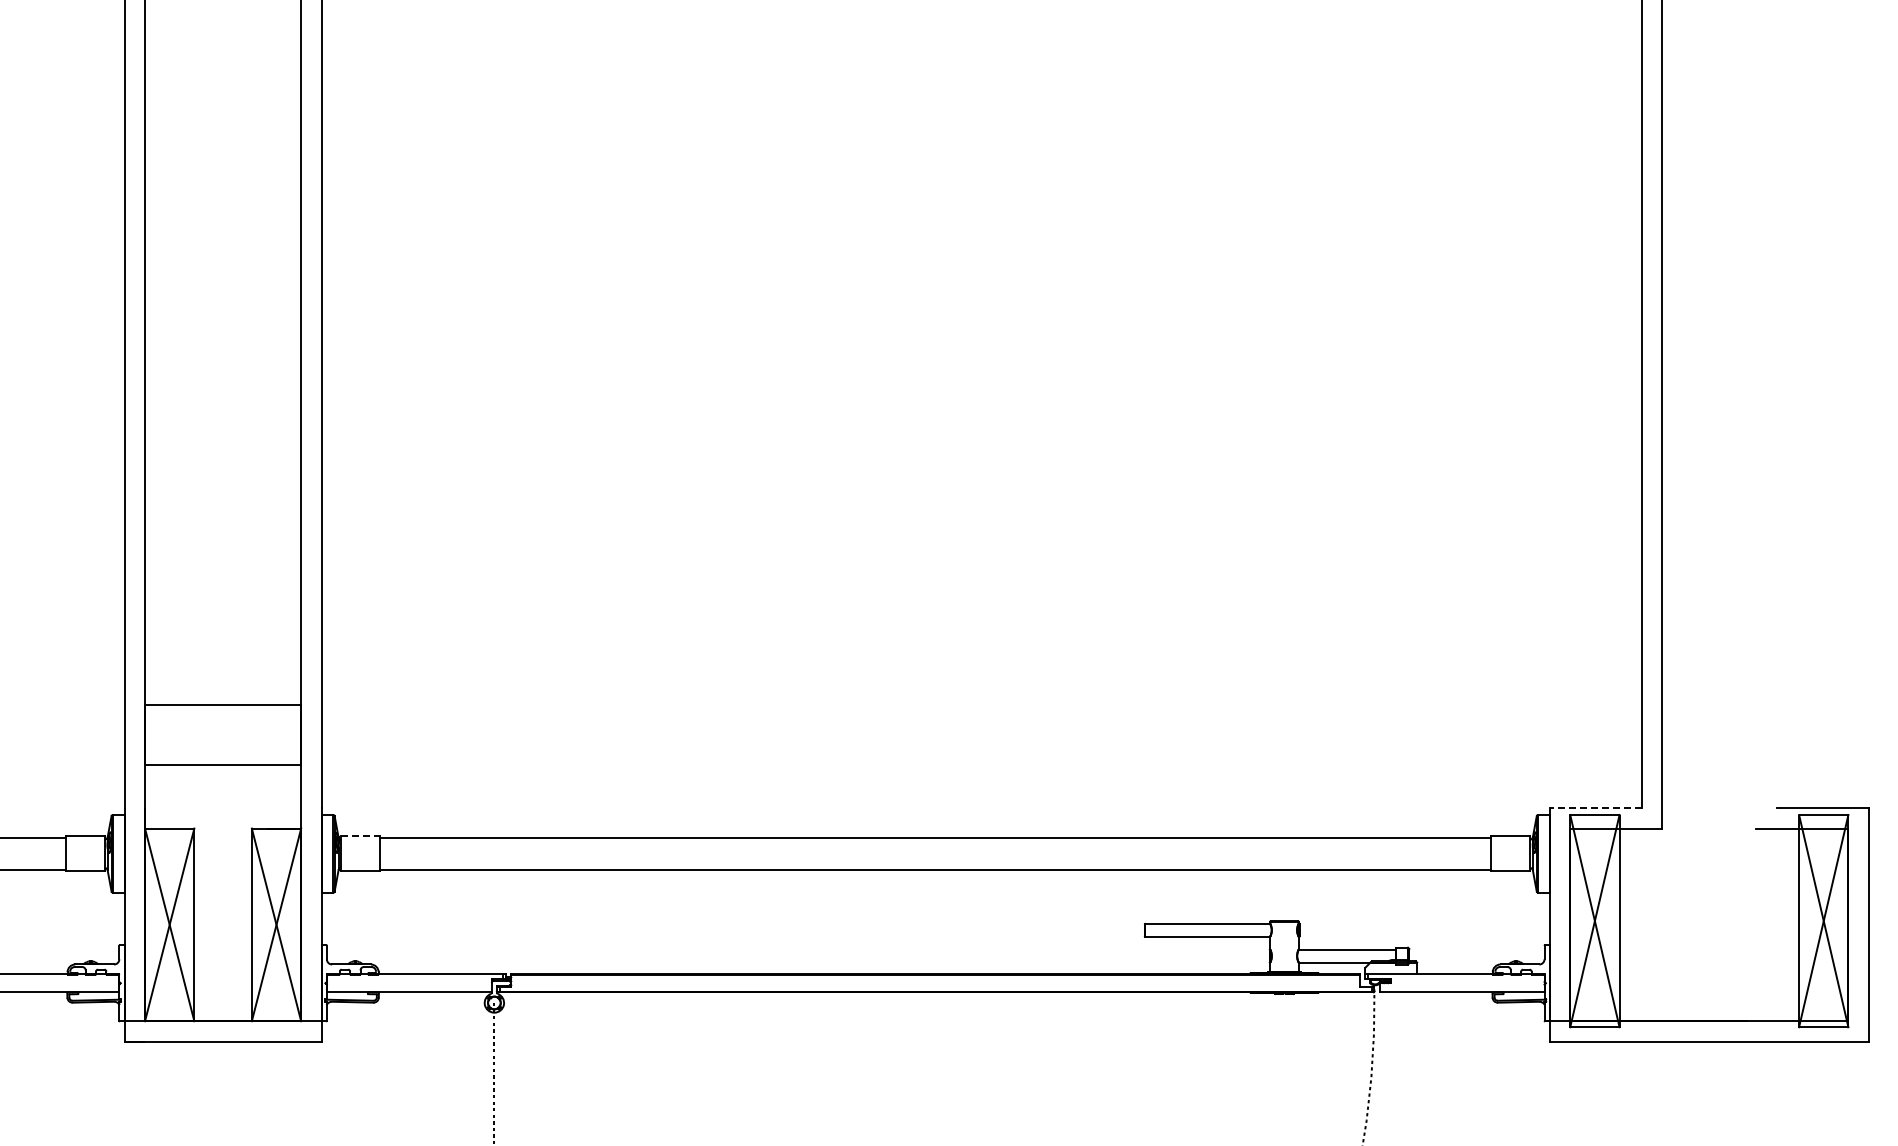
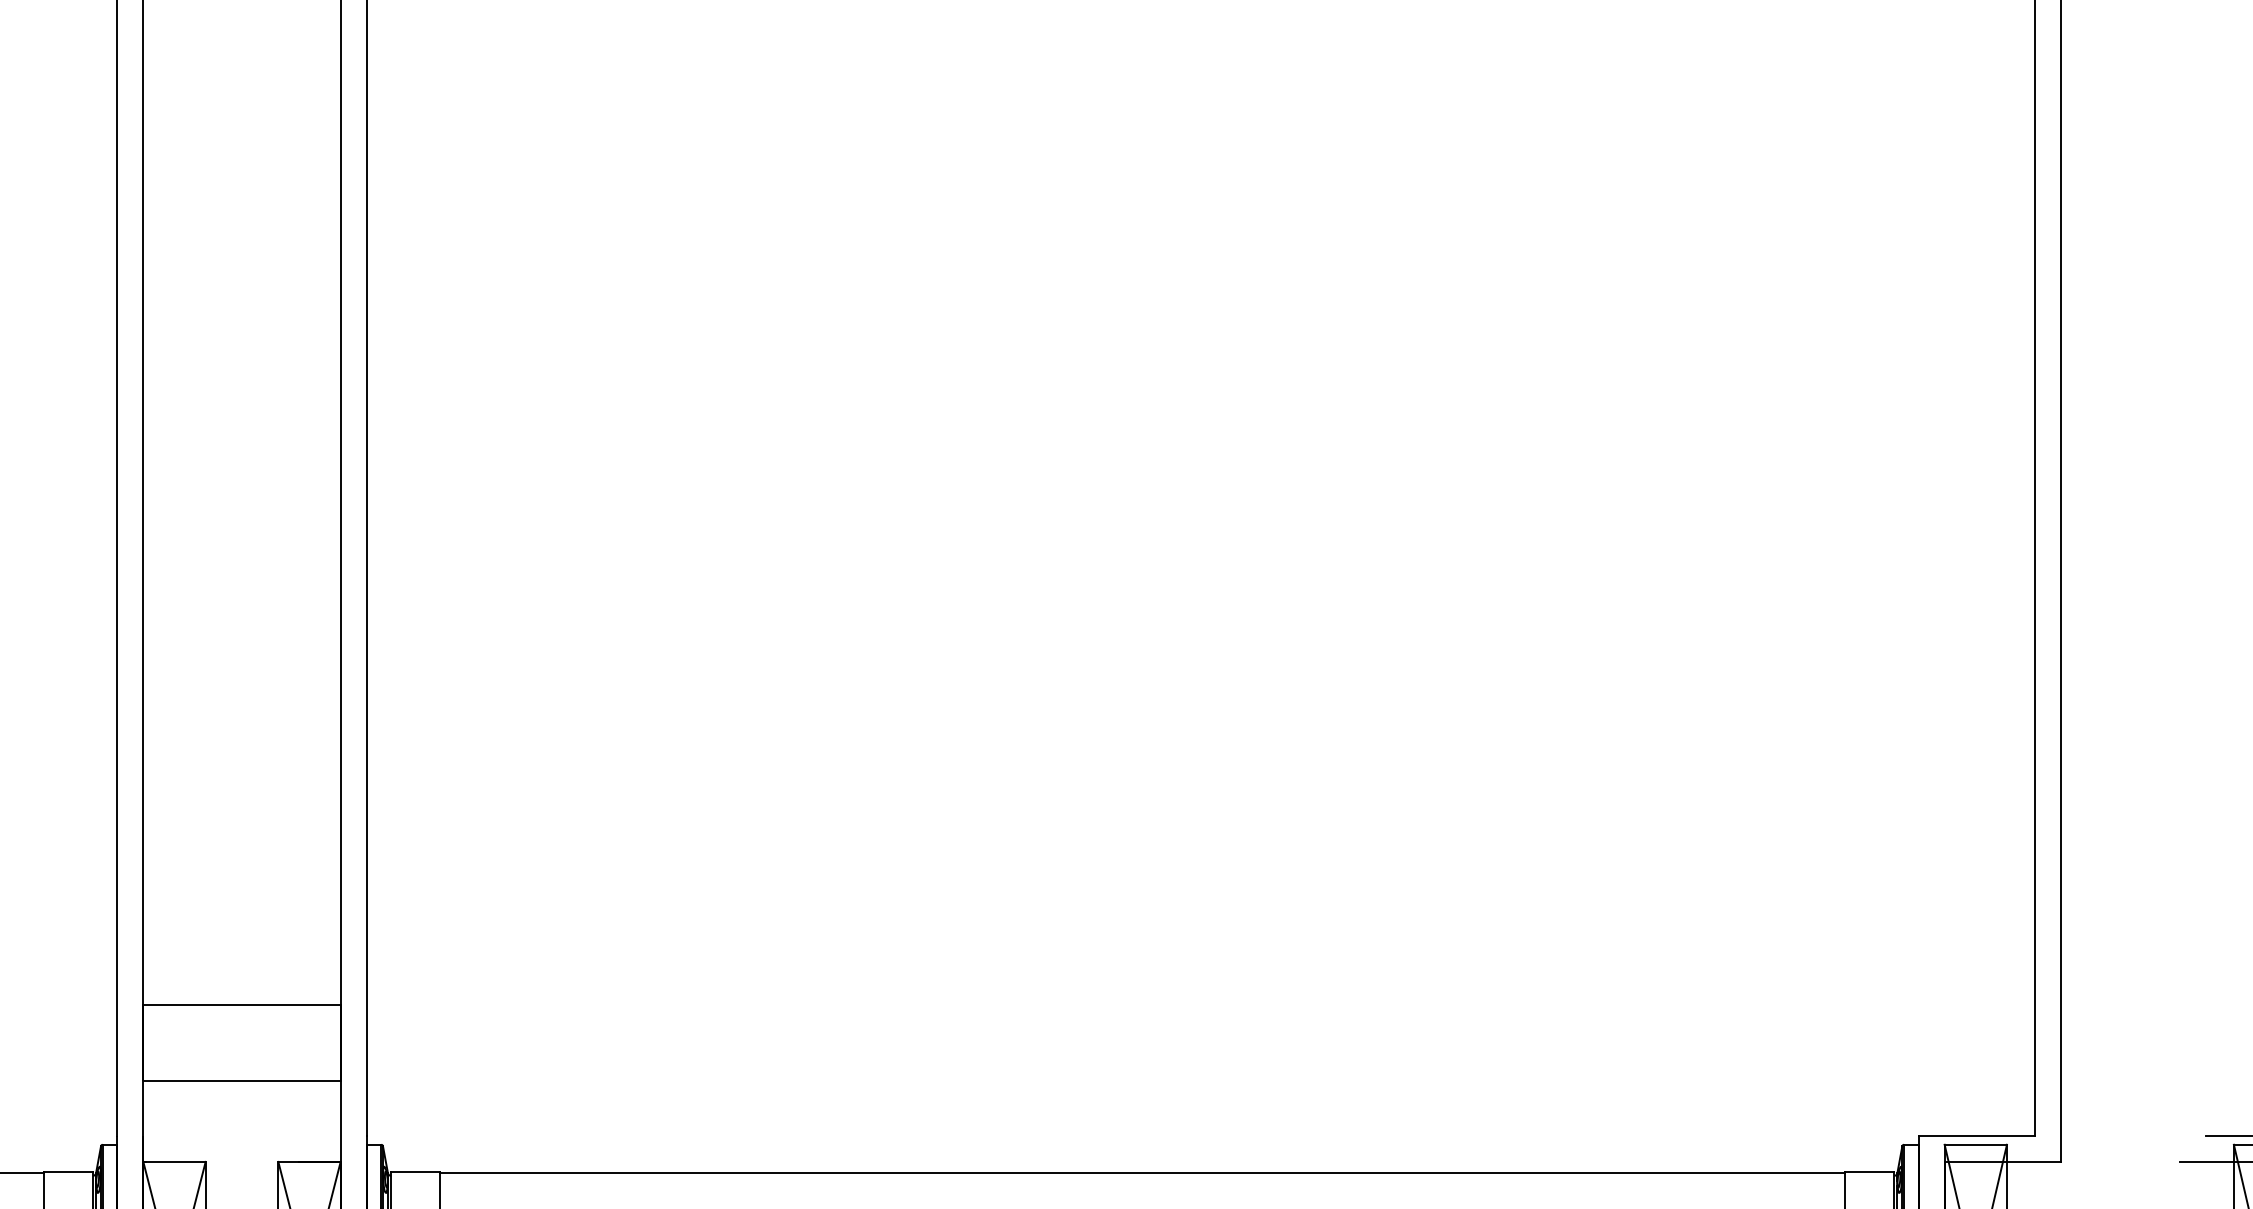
line: (1595, 808) -> (1976, 1136), dashed -> solid
line: (361, 836) -> (416, 1171), dashed -> solid

